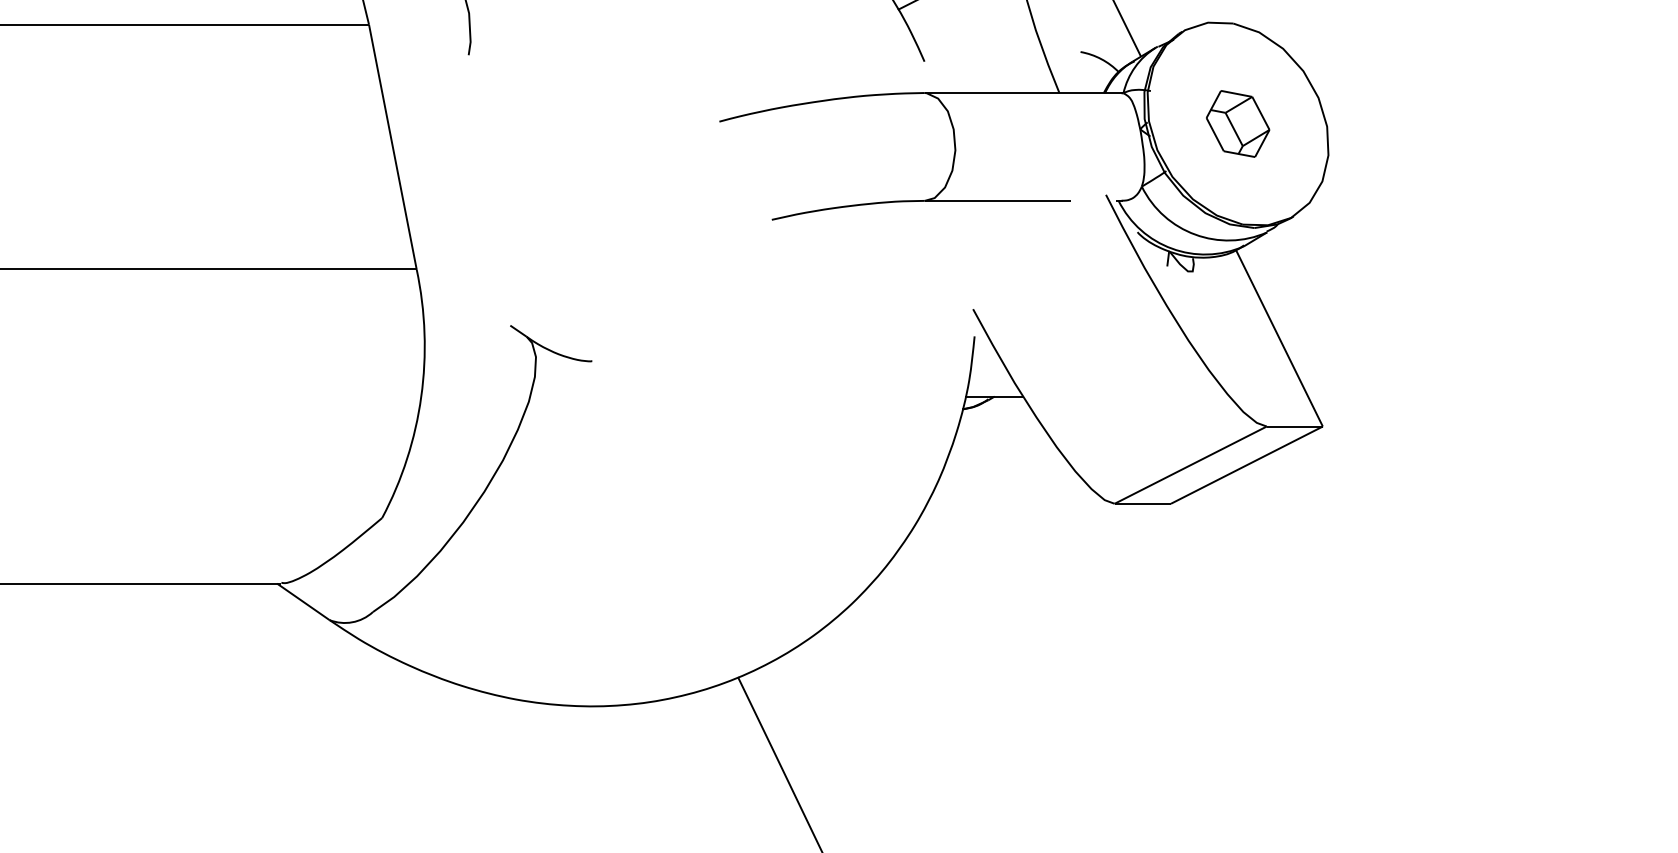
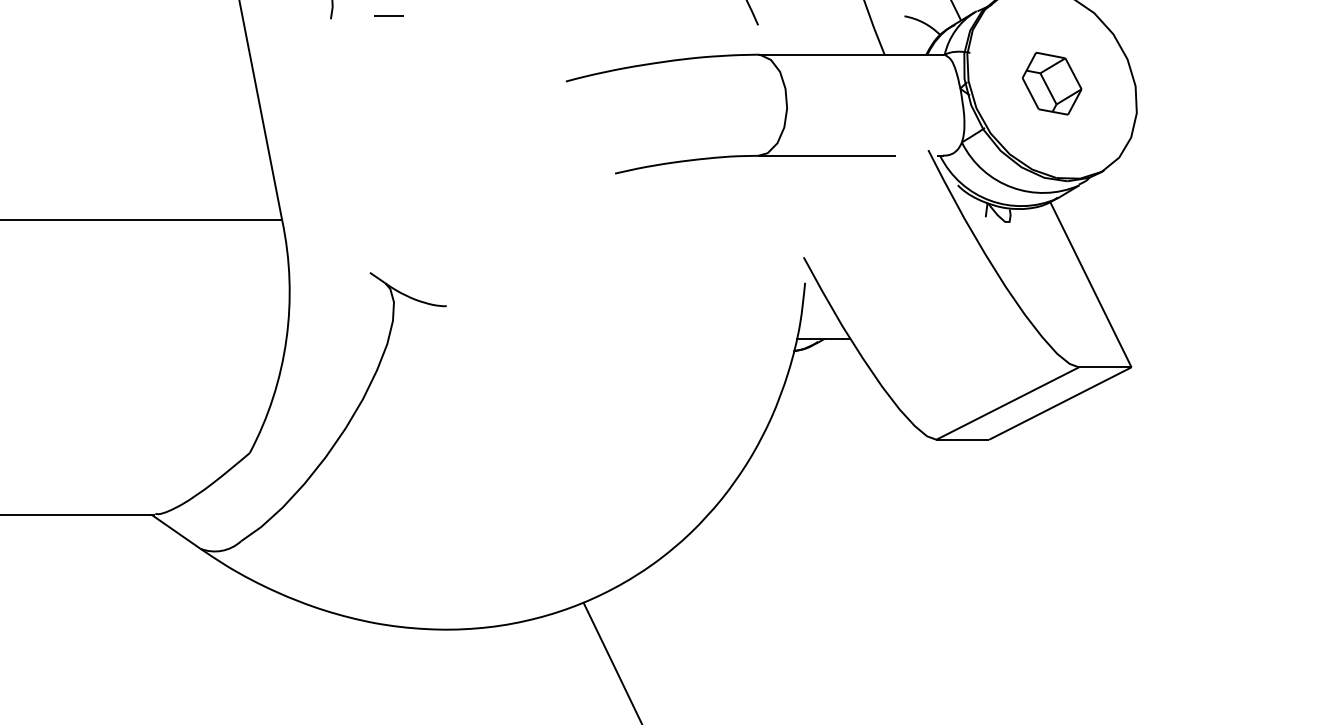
line: (530, 50) -> (388, 14), added

